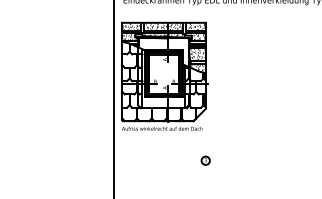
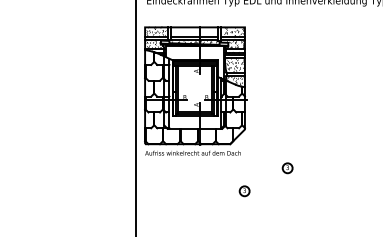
hatch: (162, 26) -> (193, 31), removed
part: (241, 141) -> (287, 168), added

